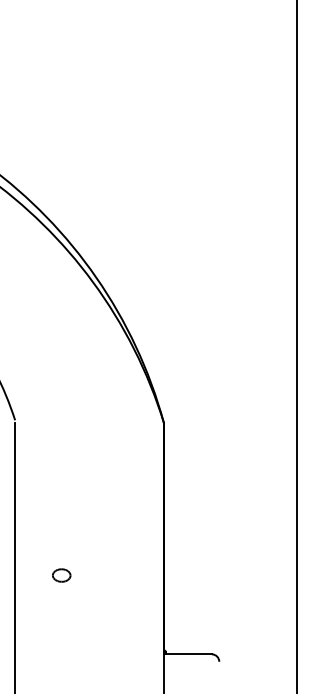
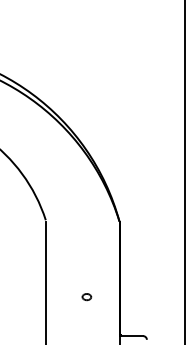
part: (60, 576) -> (86, 297), moved

